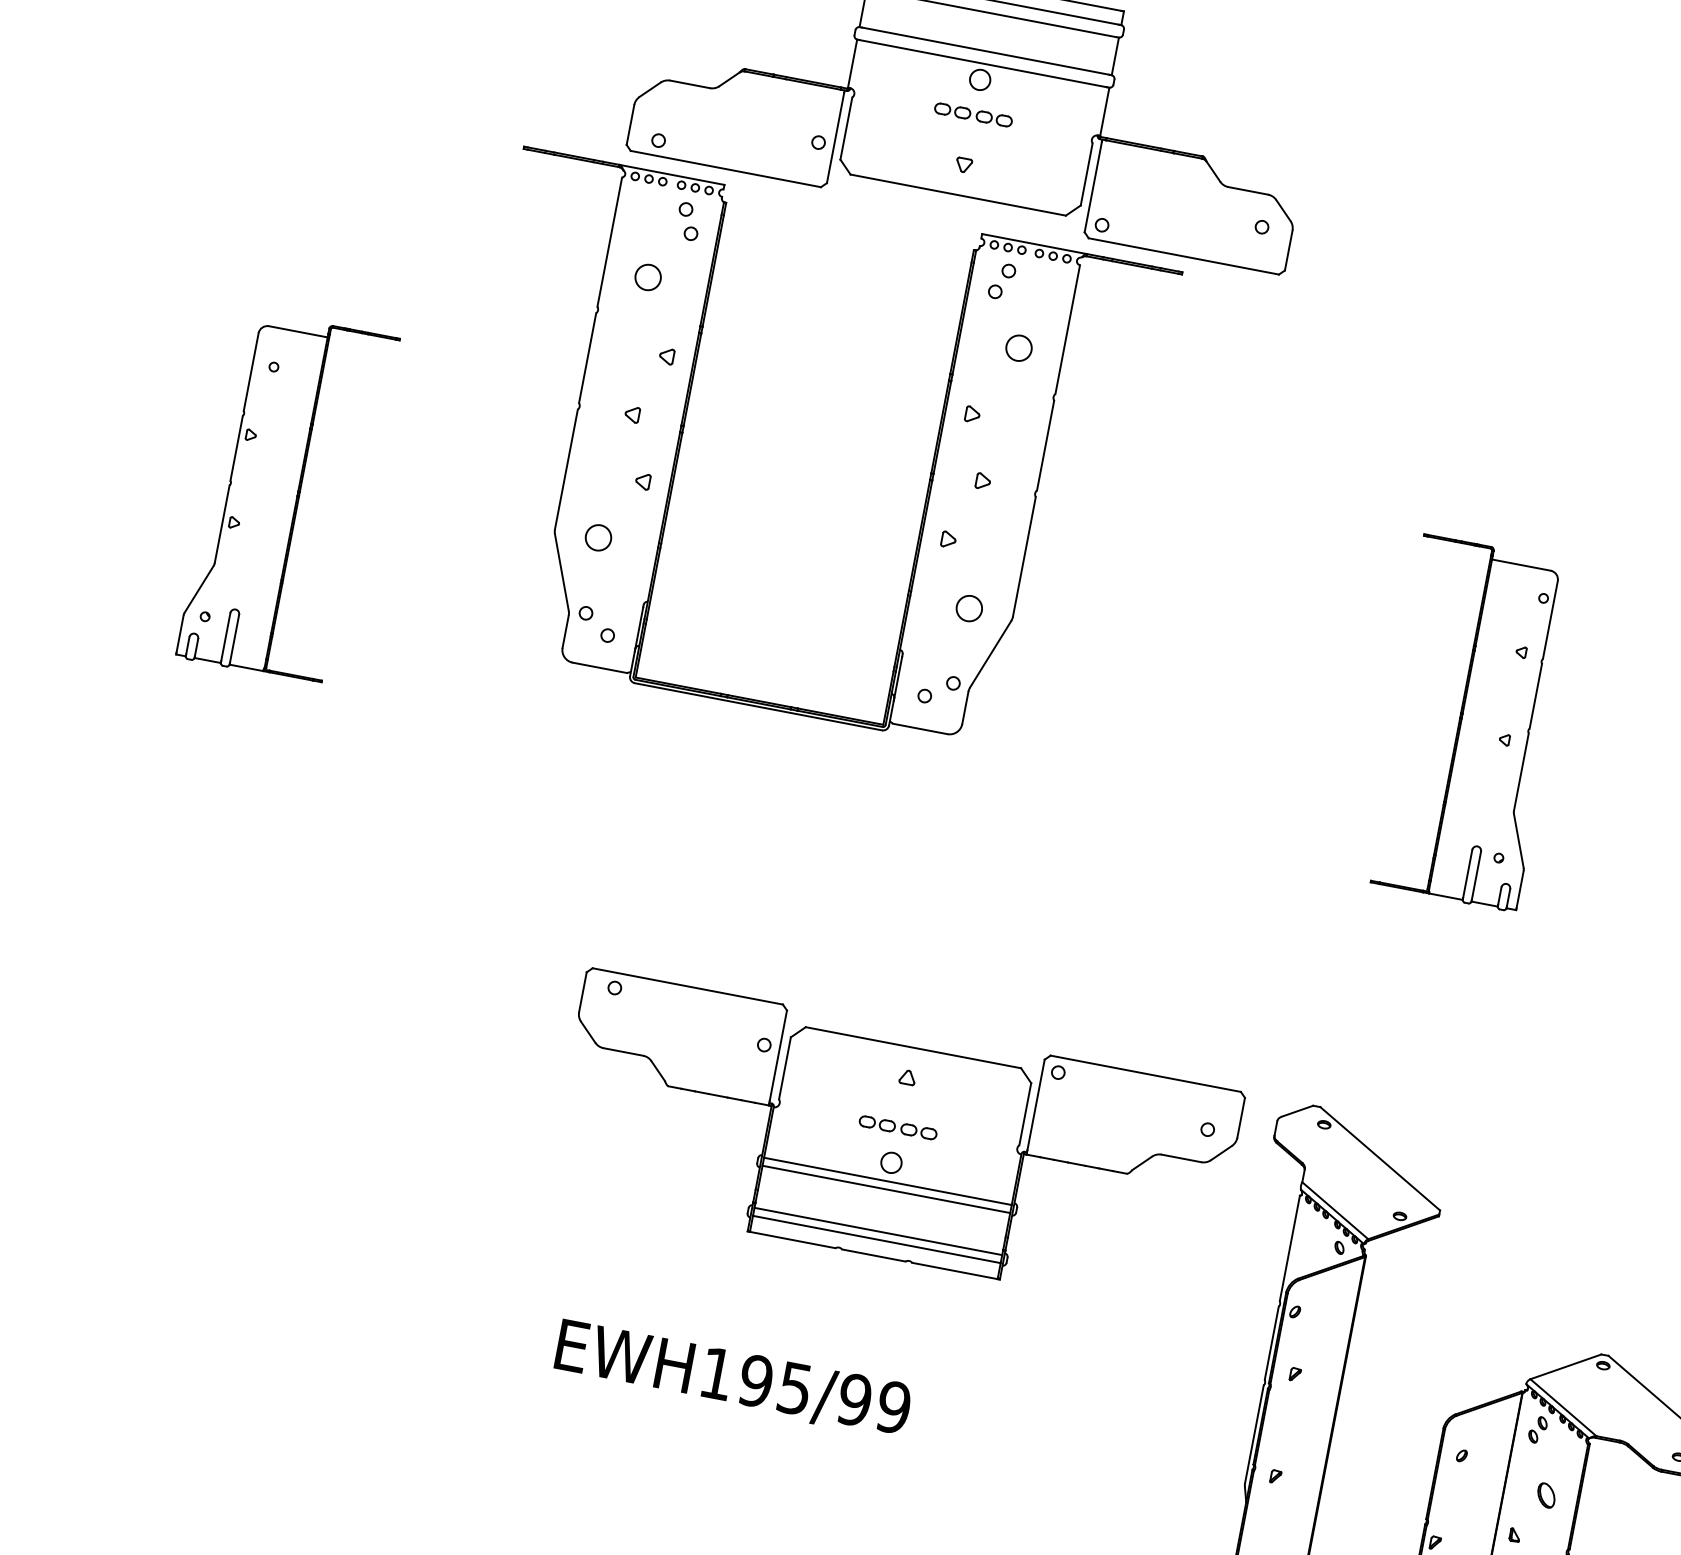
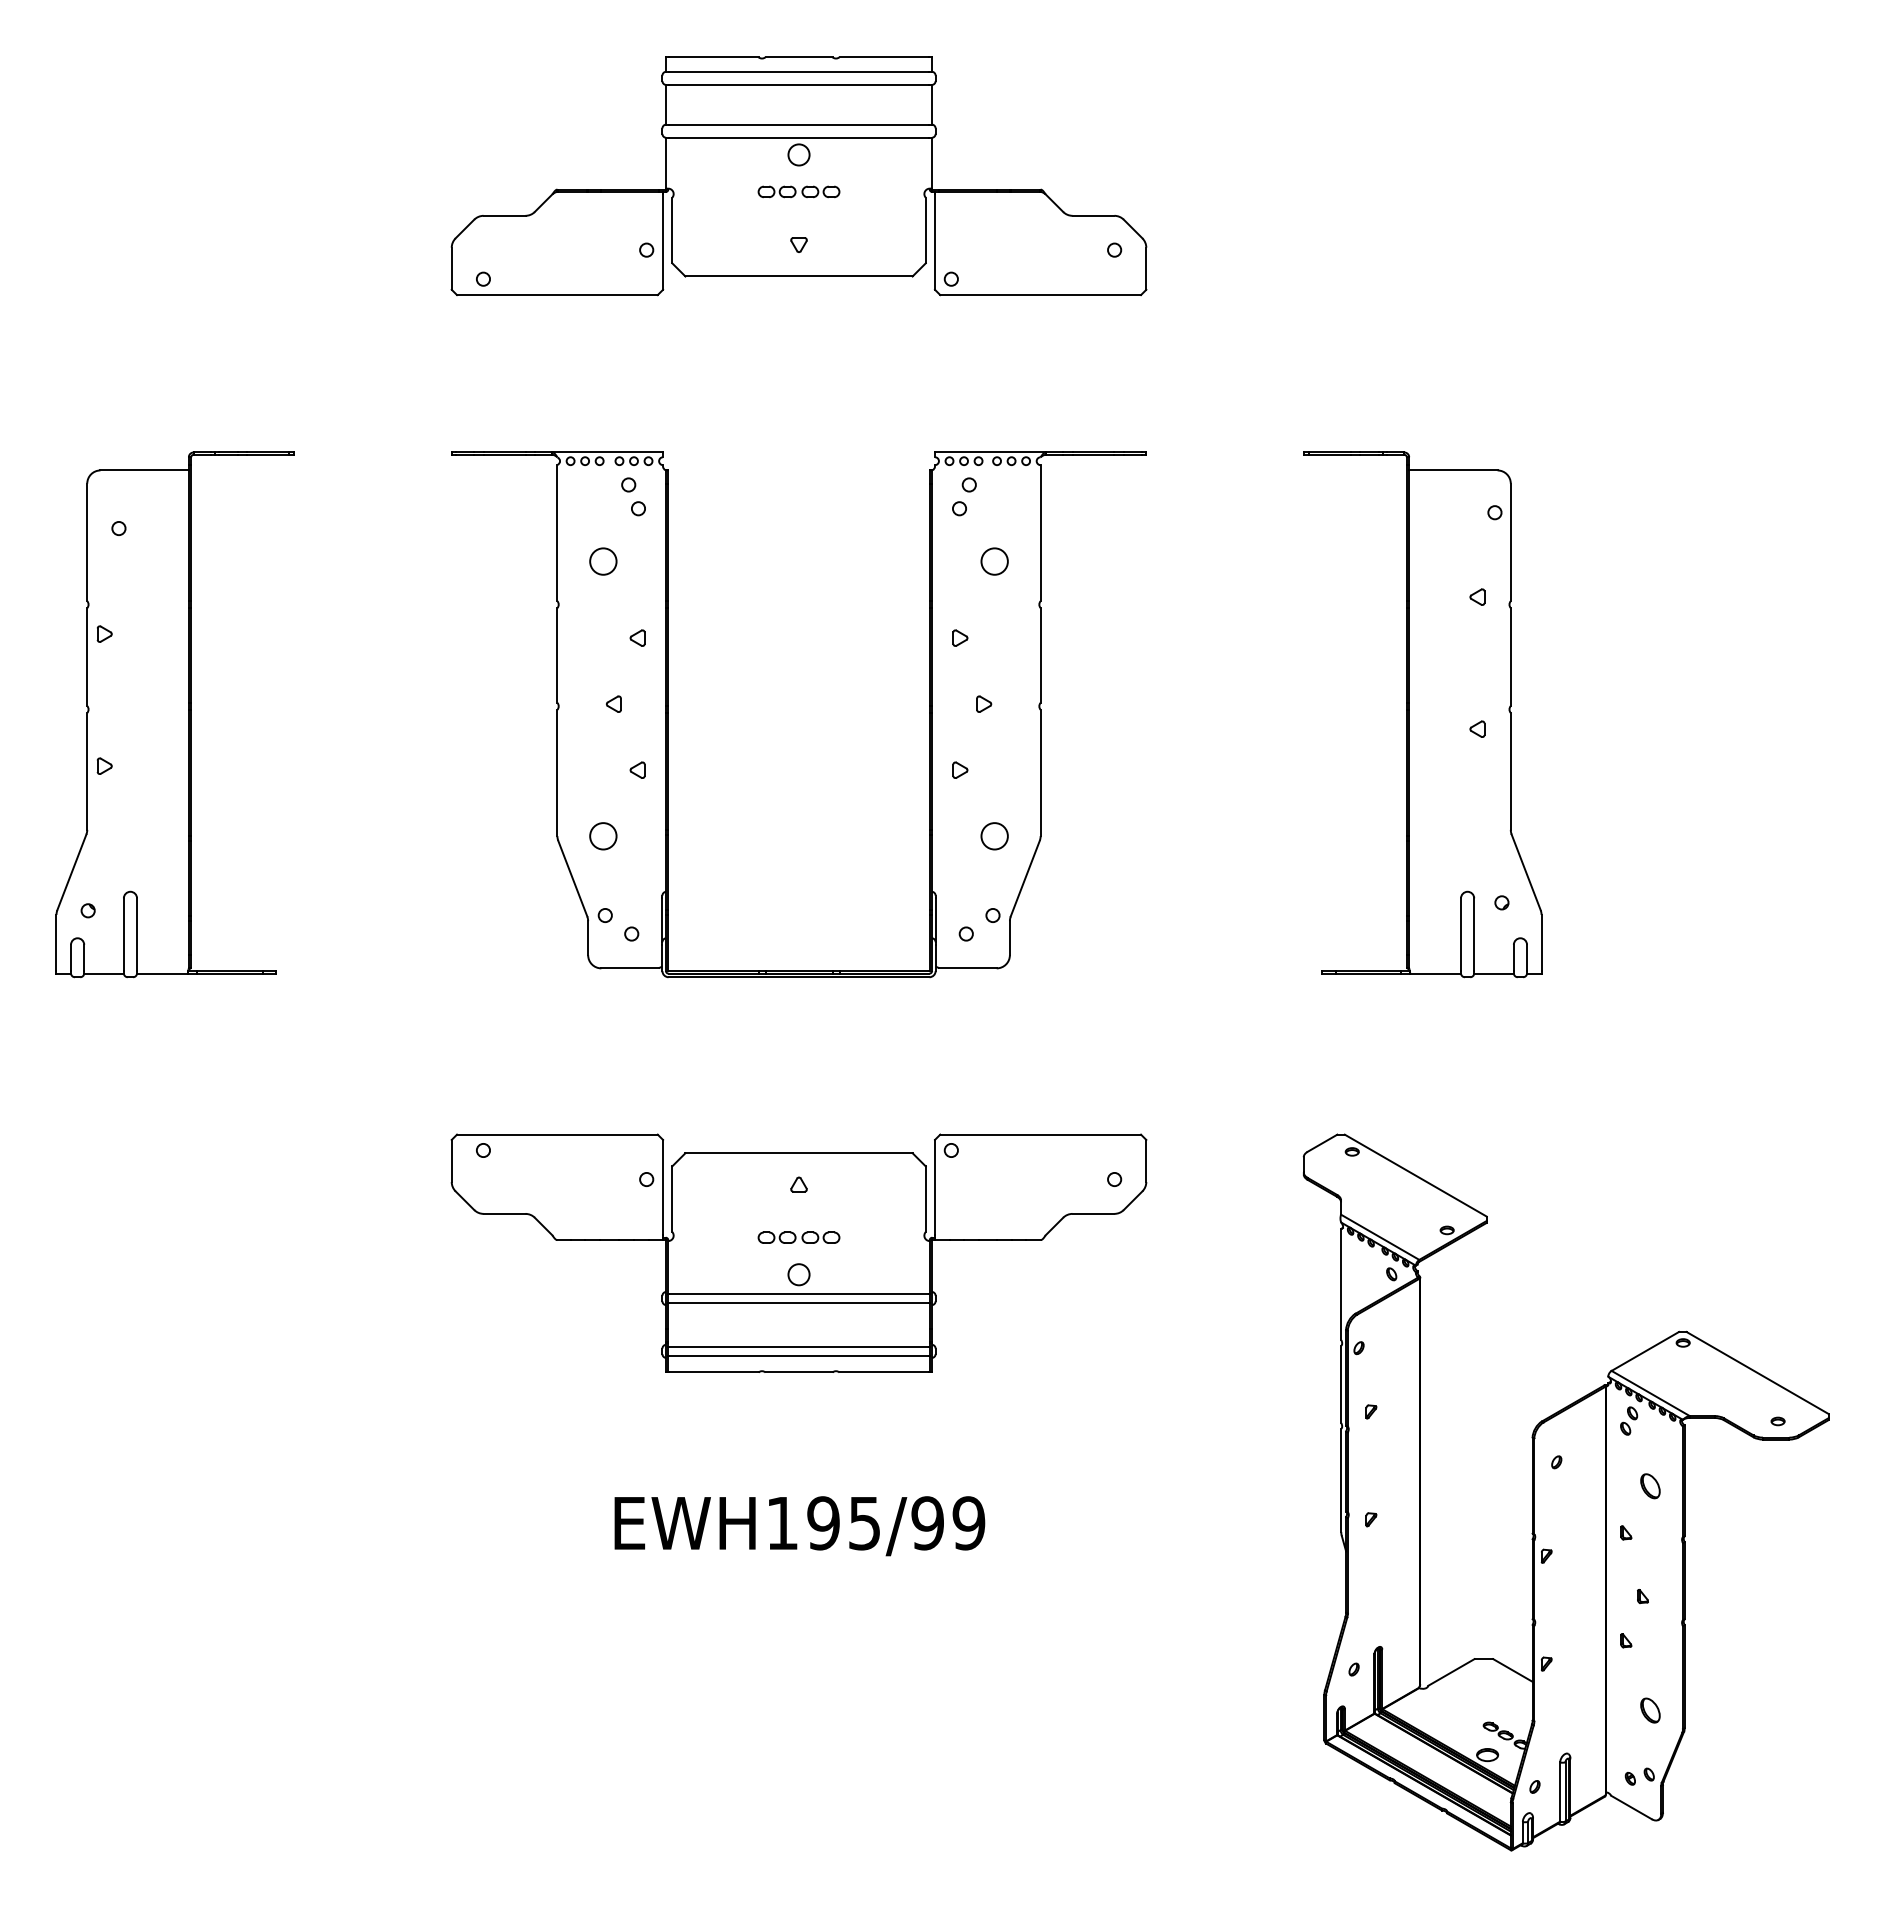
part: (682, 434) -> (668, 714), moved
part: (287, 497) -> (174, 714), size x1.43
part: (1469, 722) -> (1422, 714), size x1.43
part: (894, 1141) -> (798, 1252), moved

